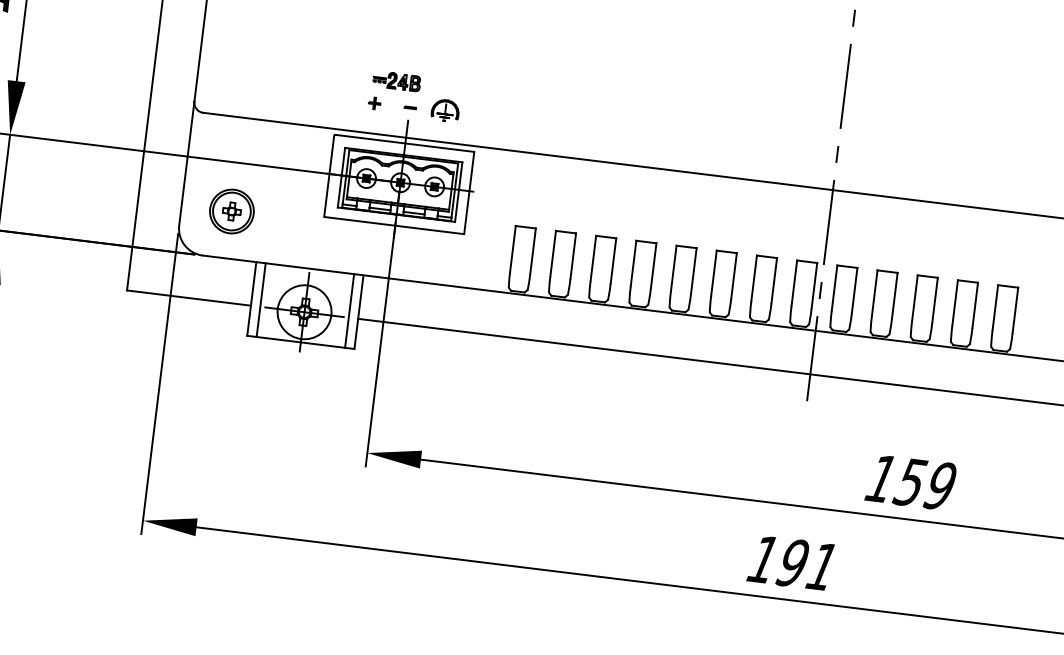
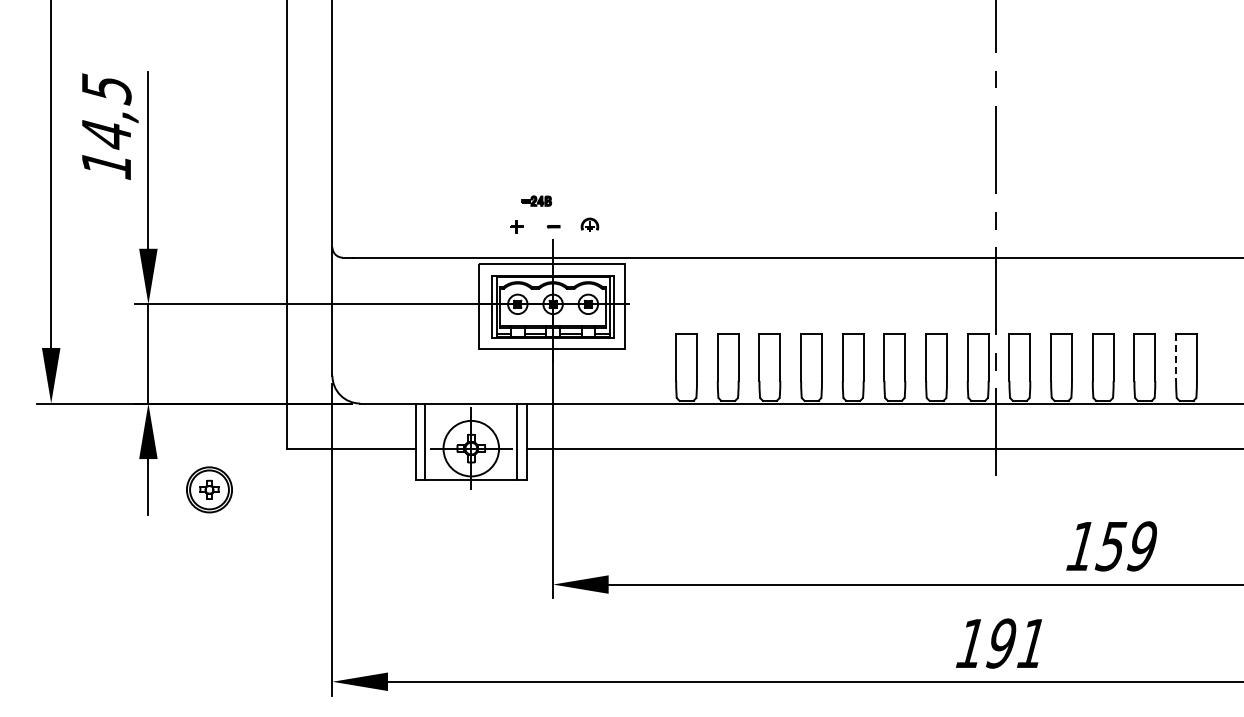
part: (396, 80) -> (536, 200), size x0.6
part: (445, 110) -> (589, 224), size x0.6
part: (231, 211) -> (209, 489), moved
line: (995, 308) -> (1176, 358), solid -> dashed

